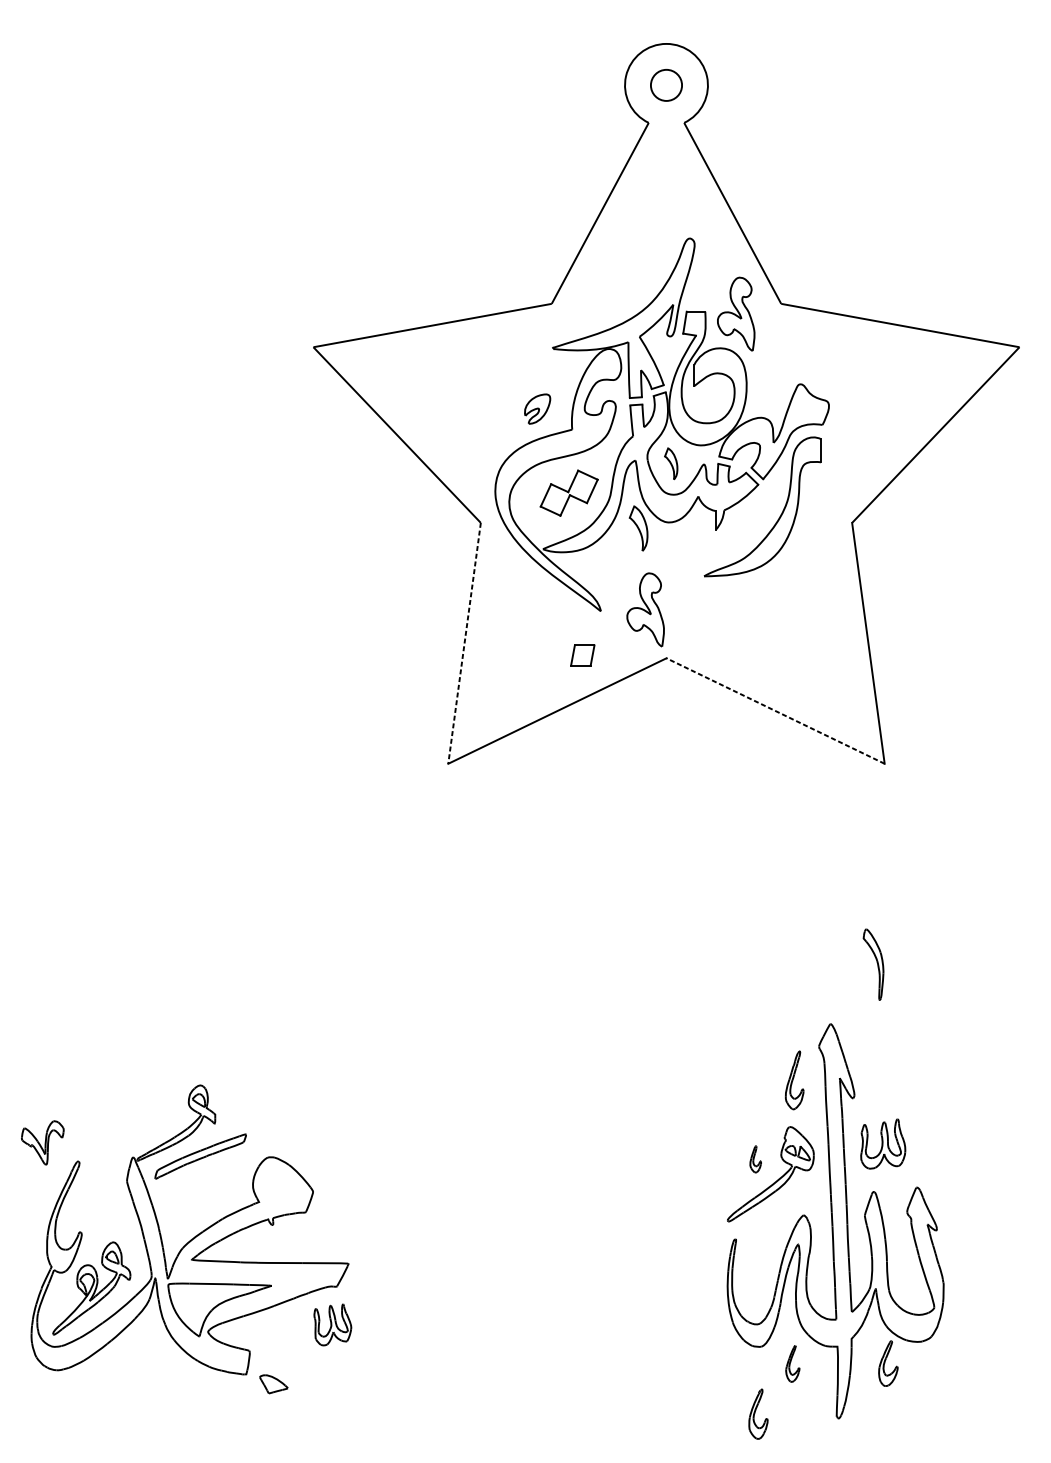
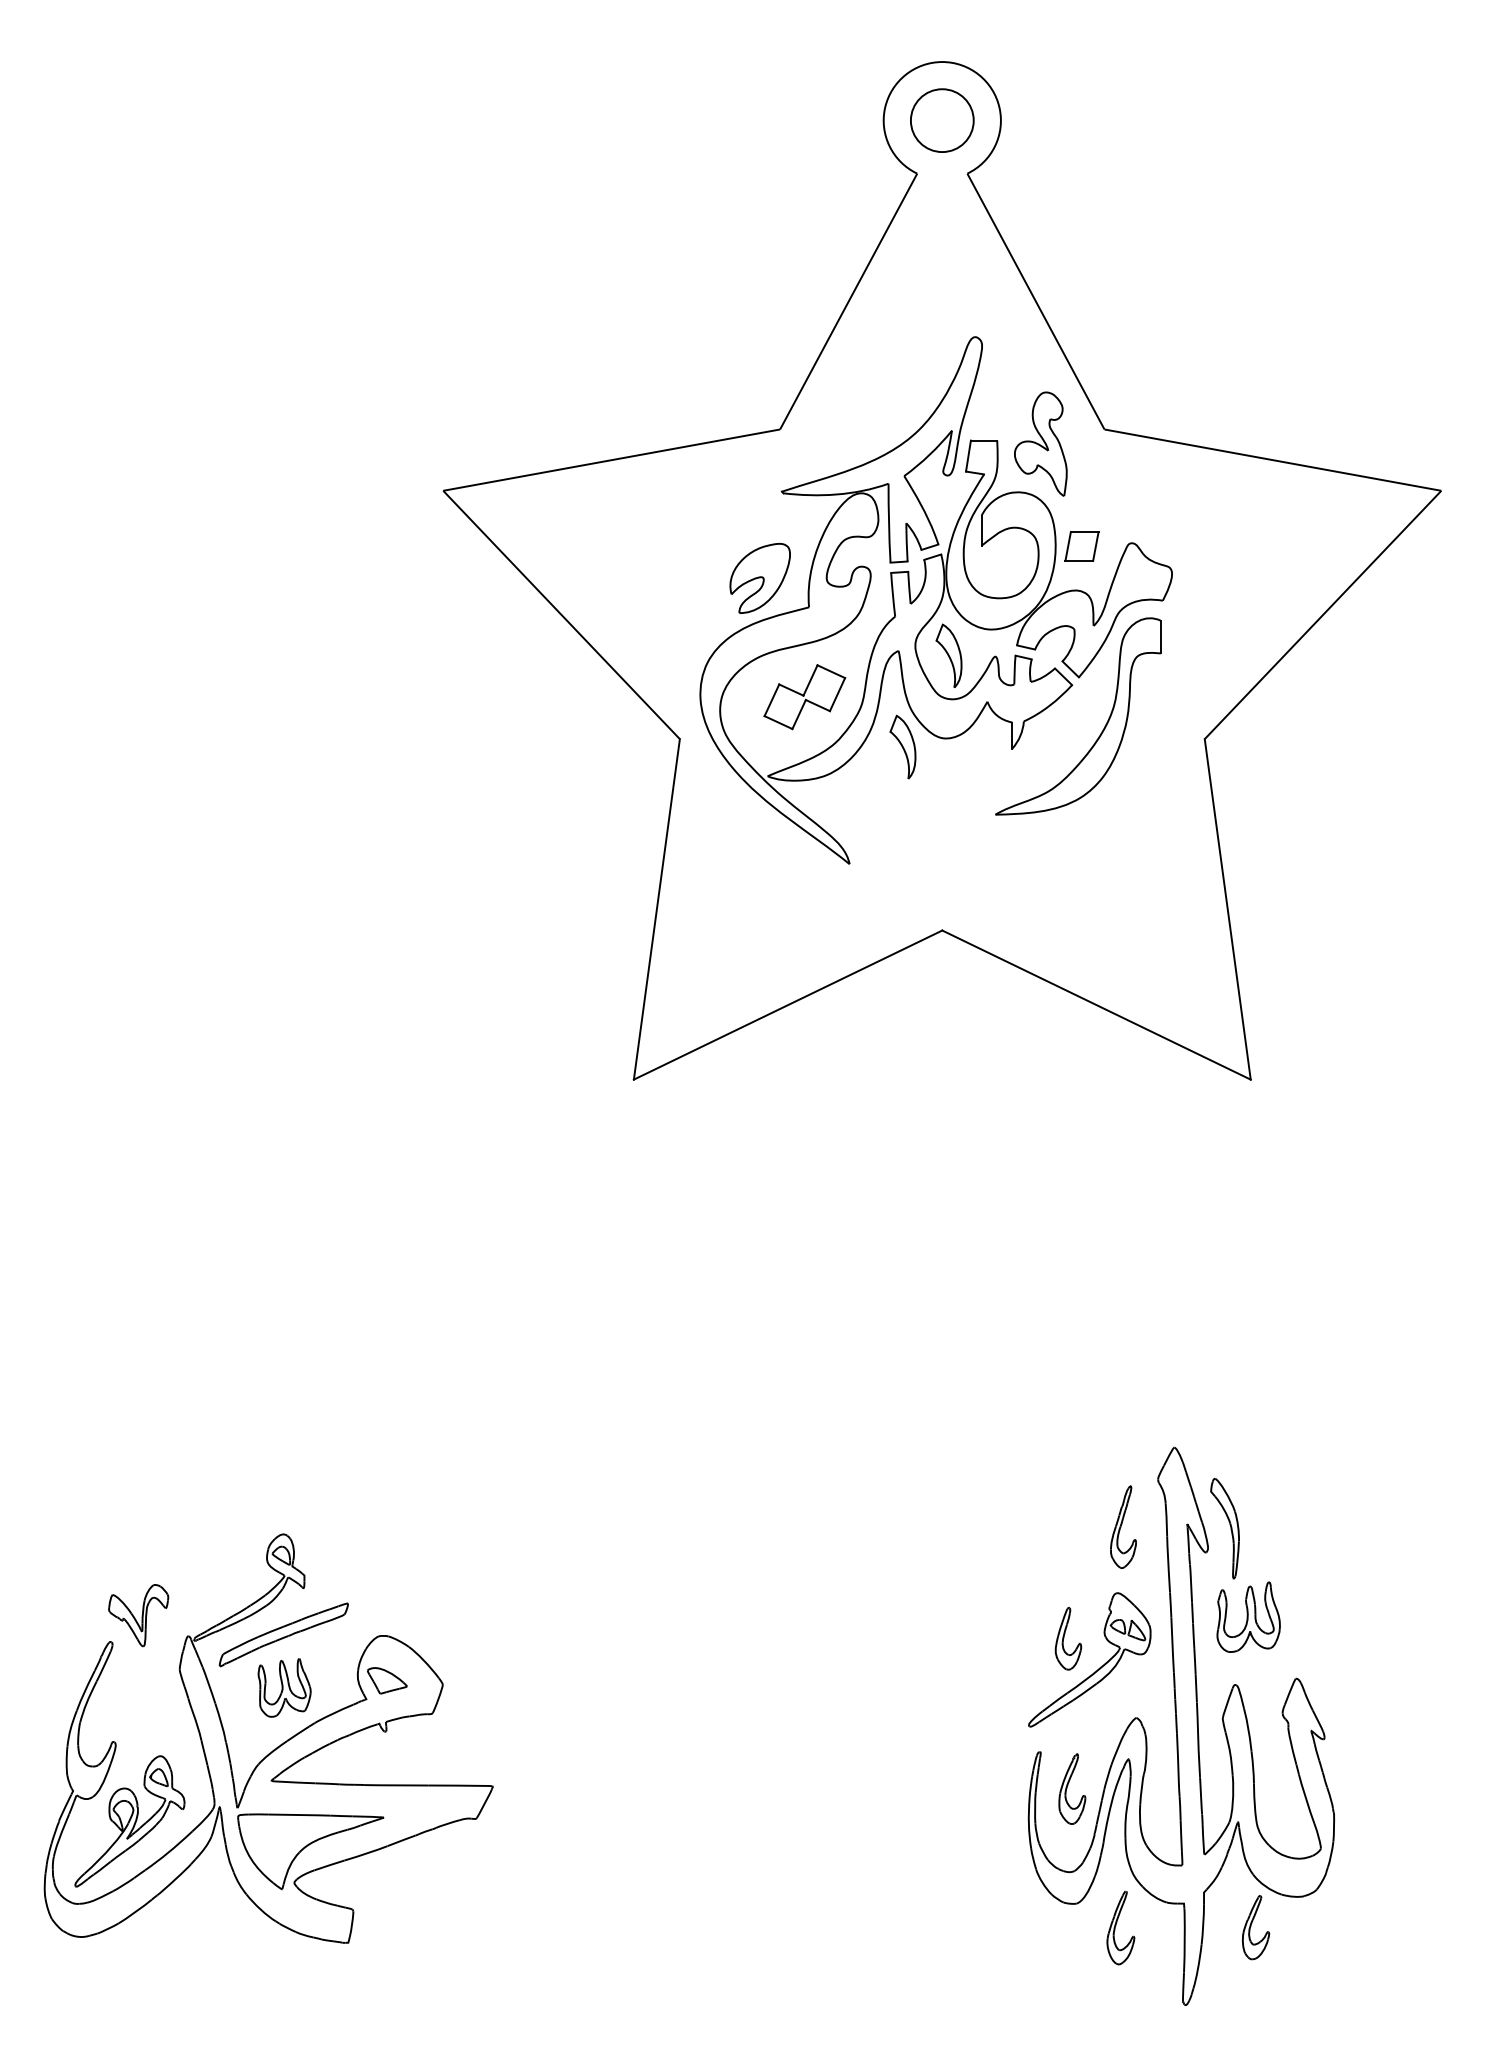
circle: (665, 85) -> (941, 120), size x1.43
part: (537, 408) -> (759, 577), size x1.67
part: (670, 463) -> (948, 655), size x1.43
part: (645, 609) -> (912, 861), removed
line: (464, 643) -> (656, 909), dashed -> solid
part: (582, 655) -> (1081, 546), moved
line: (775, 710) -> (1096, 1004), dashed -> solid
part: (873, 964) -> (1224, 1528), moved
part: (42, 1142) -> (138, 1615), moved
part: (755, 1159) -> (1068, 1638), size x1.67
part: (332, 1324) -> (284, 1687), moved
part: (792, 1363) -> (1120, 1927), size x1.43
part: (274, 1384) -> (387, 1680), moved
part: (758, 1413) -> (1072, 1788), moved

